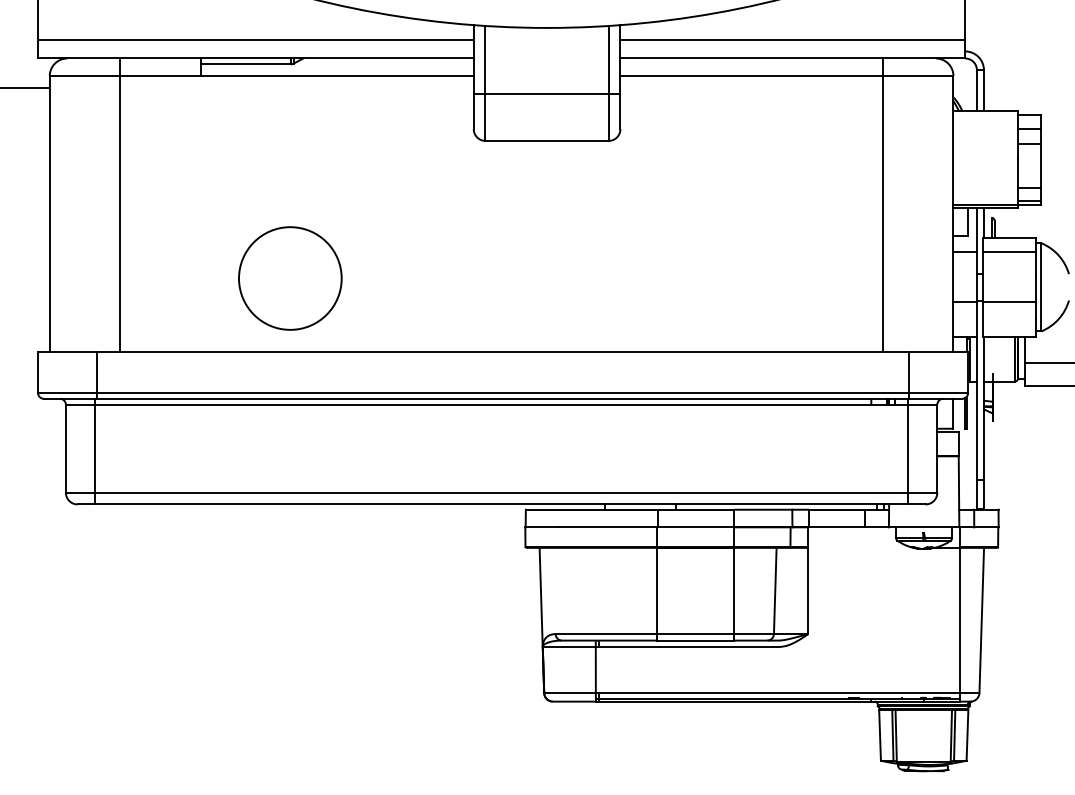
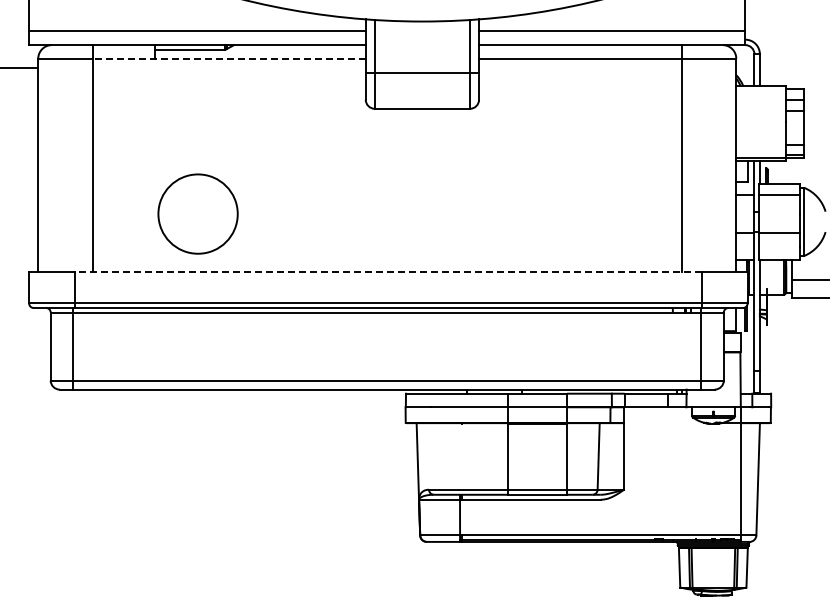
line: (297, 75) -> (229, 58), solid -> dashed
circle: (289, 277) -> (197, 213), moved
line: (503, 351) -> (388, 271), solid -> dashed

